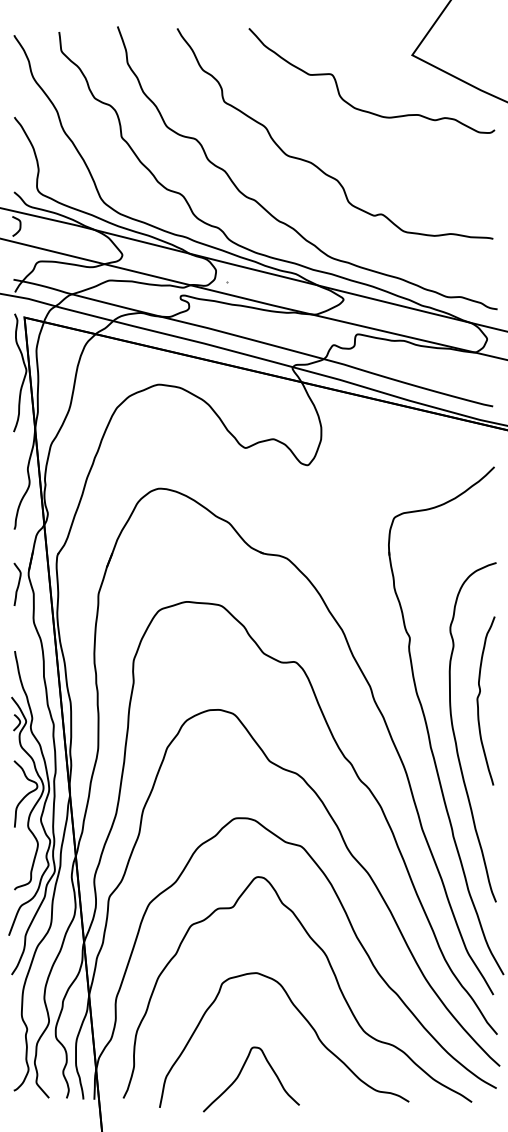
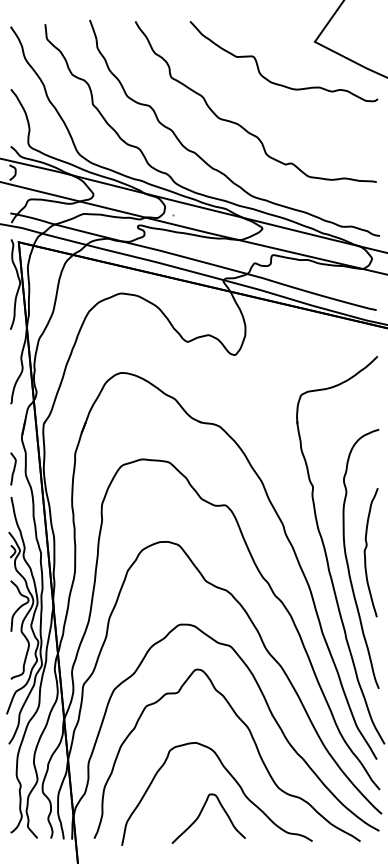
curve: (18, 583) -> (14, 468), moved
curve: (478, 700) -> (365, 552), moved
curve: (240, 1074) -> (200, 814), moved

